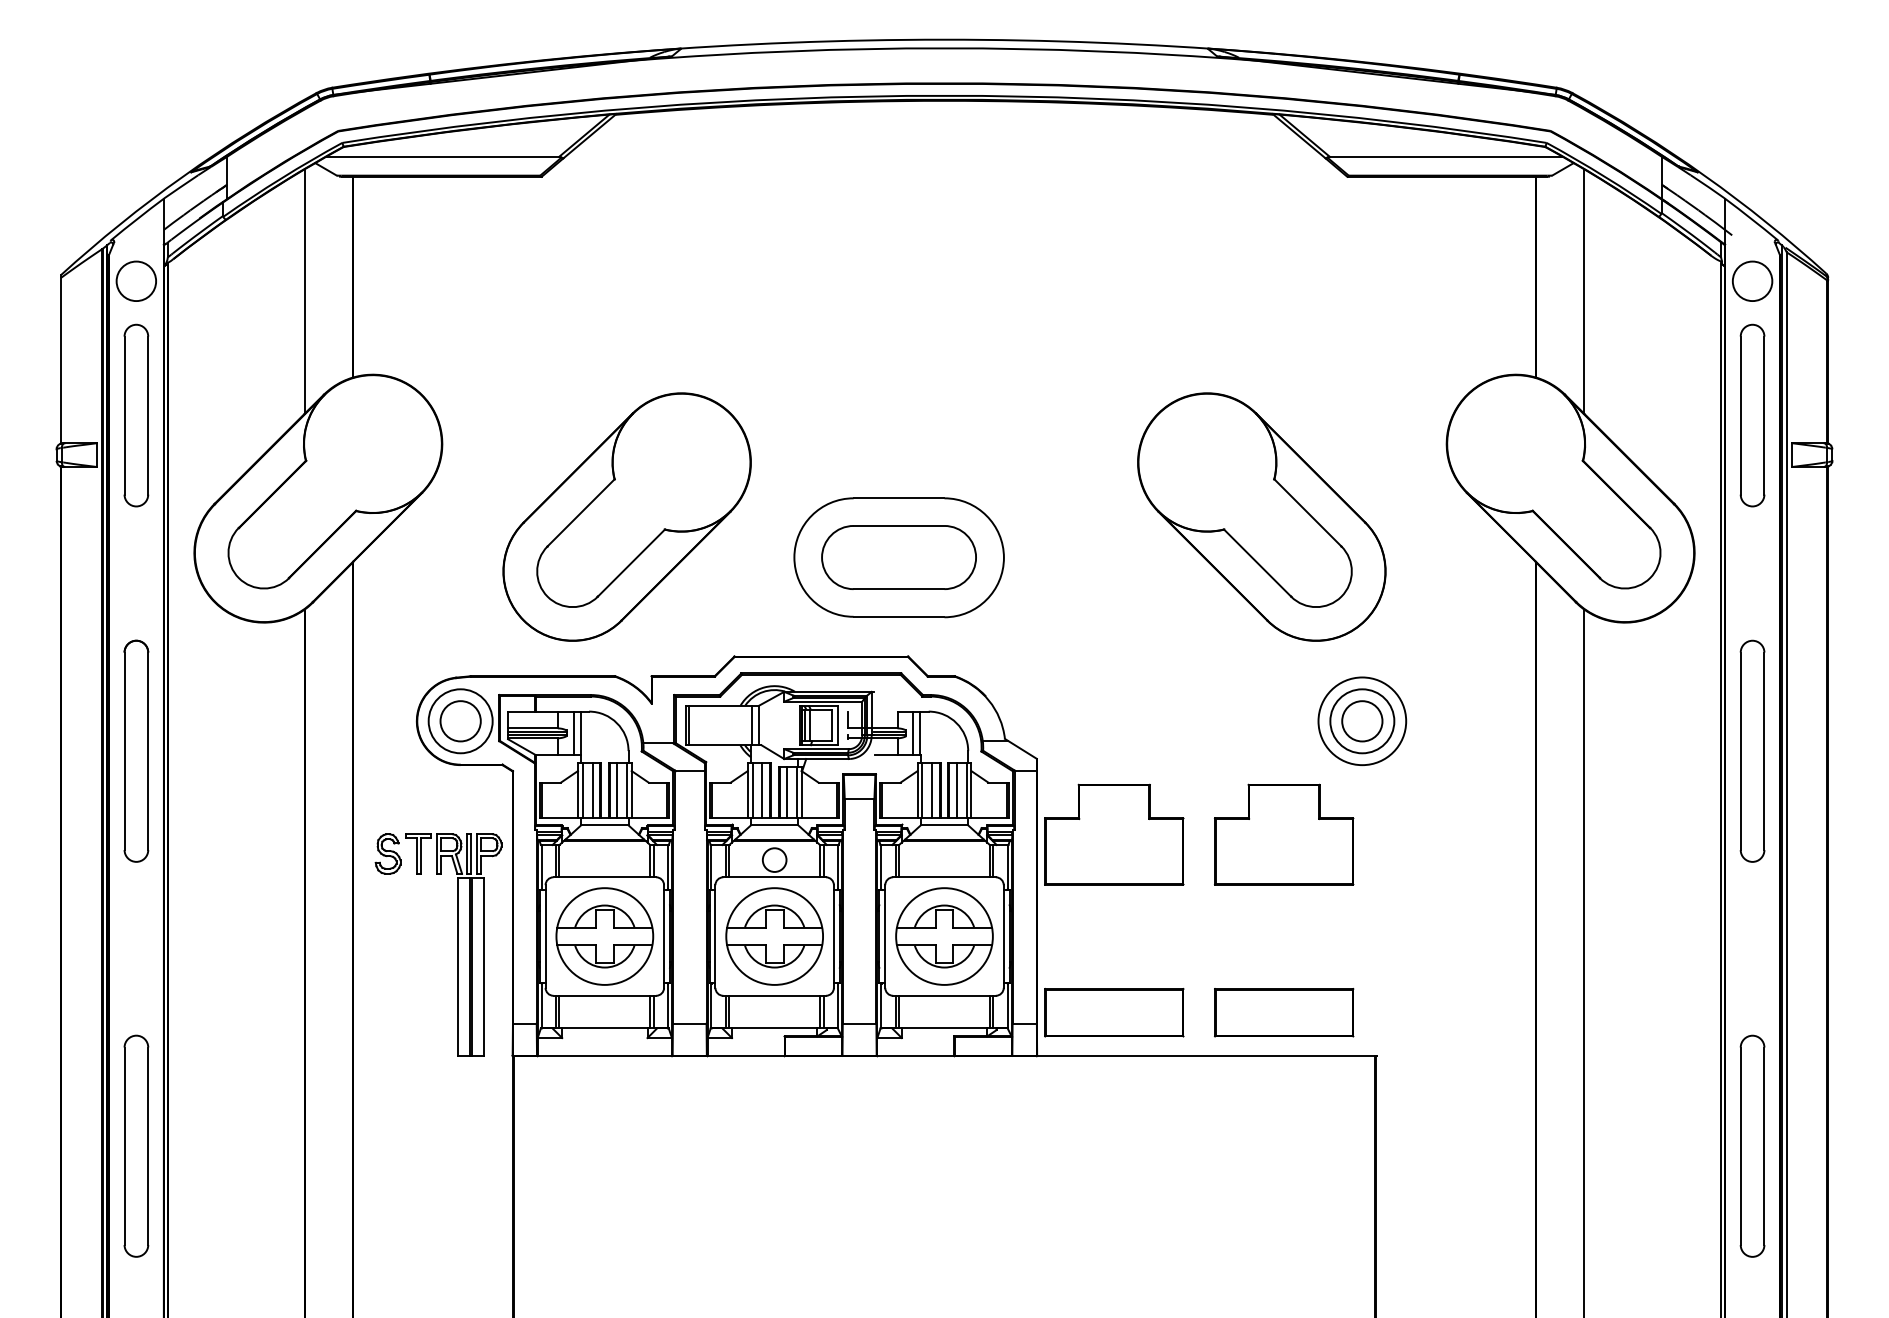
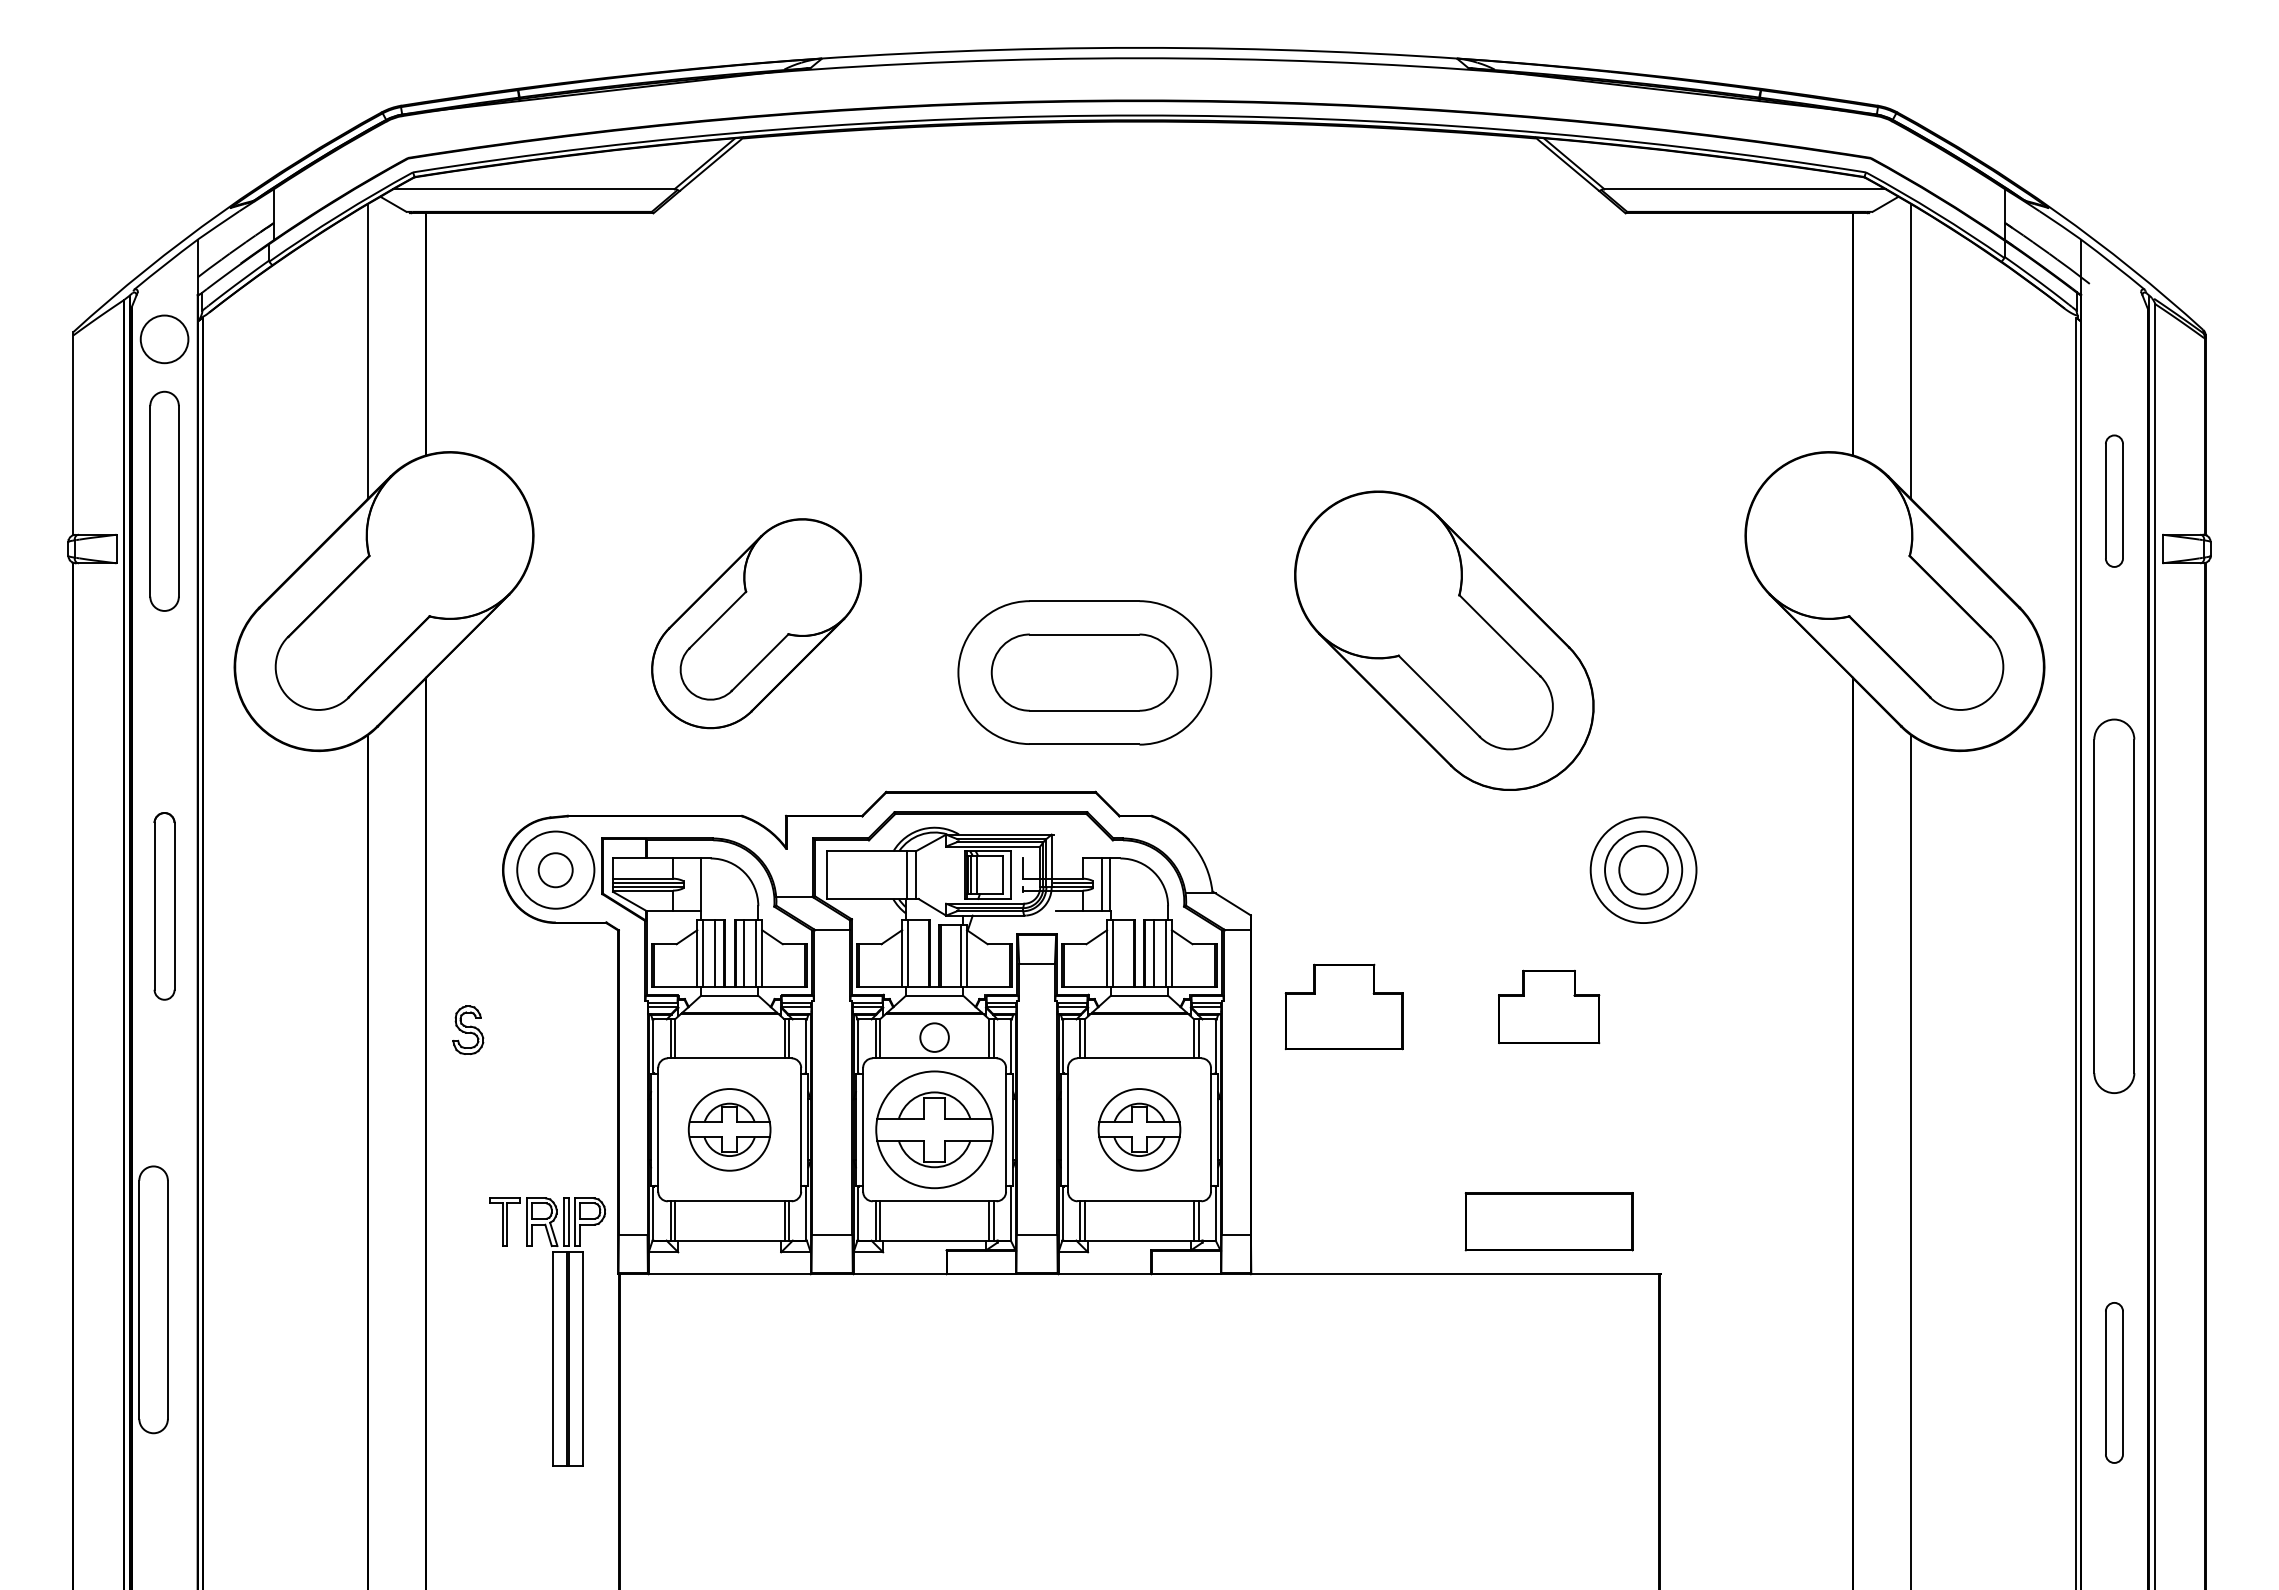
circle: (1752, 281) -> (2114, 339), removed
part: (1752, 414) -> (2114, 500), size x0.6
part: (627, 516) -> (756, 623), size x0.7
part: (1261, 516) -> (1444, 640), moved
circle: (460, 721) -> (555, 870), size x0.7
line: (689, 724) -> (831, 874), removed
line: (573, 733) -> (692, 884), removed
part: (136, 751) -> (164, 906), size x0.7
part: (1752, 751) -> (2114, 906), size x1.4
line: (762, 790) -> (919, 953), removed
line: (932, 790) -> (1124, 953), removed
line: (787, 792) -> (949, 956), removed
part: (1113, 834) -> (1343, 1006), size x0.7
part: (1283, 834) -> (1548, 1006), size x0.6
part: (604, 936) -> (729, 1129), size x0.7
part: (944, 936) -> (1139, 1129), size x0.7
part: (453, 944) -> (547, 1331), moved
part: (1113, 1012) -> (1343, 1221), removed
part: (136, 1145) -> (153, 1299), moved
part: (1752, 1145) -> (2114, 1382), size x0.6

